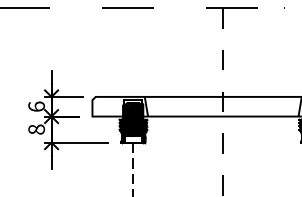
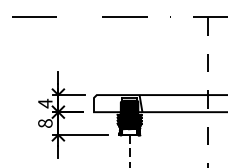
text: (36, 106) -> (45, 103), 6 -> 4

